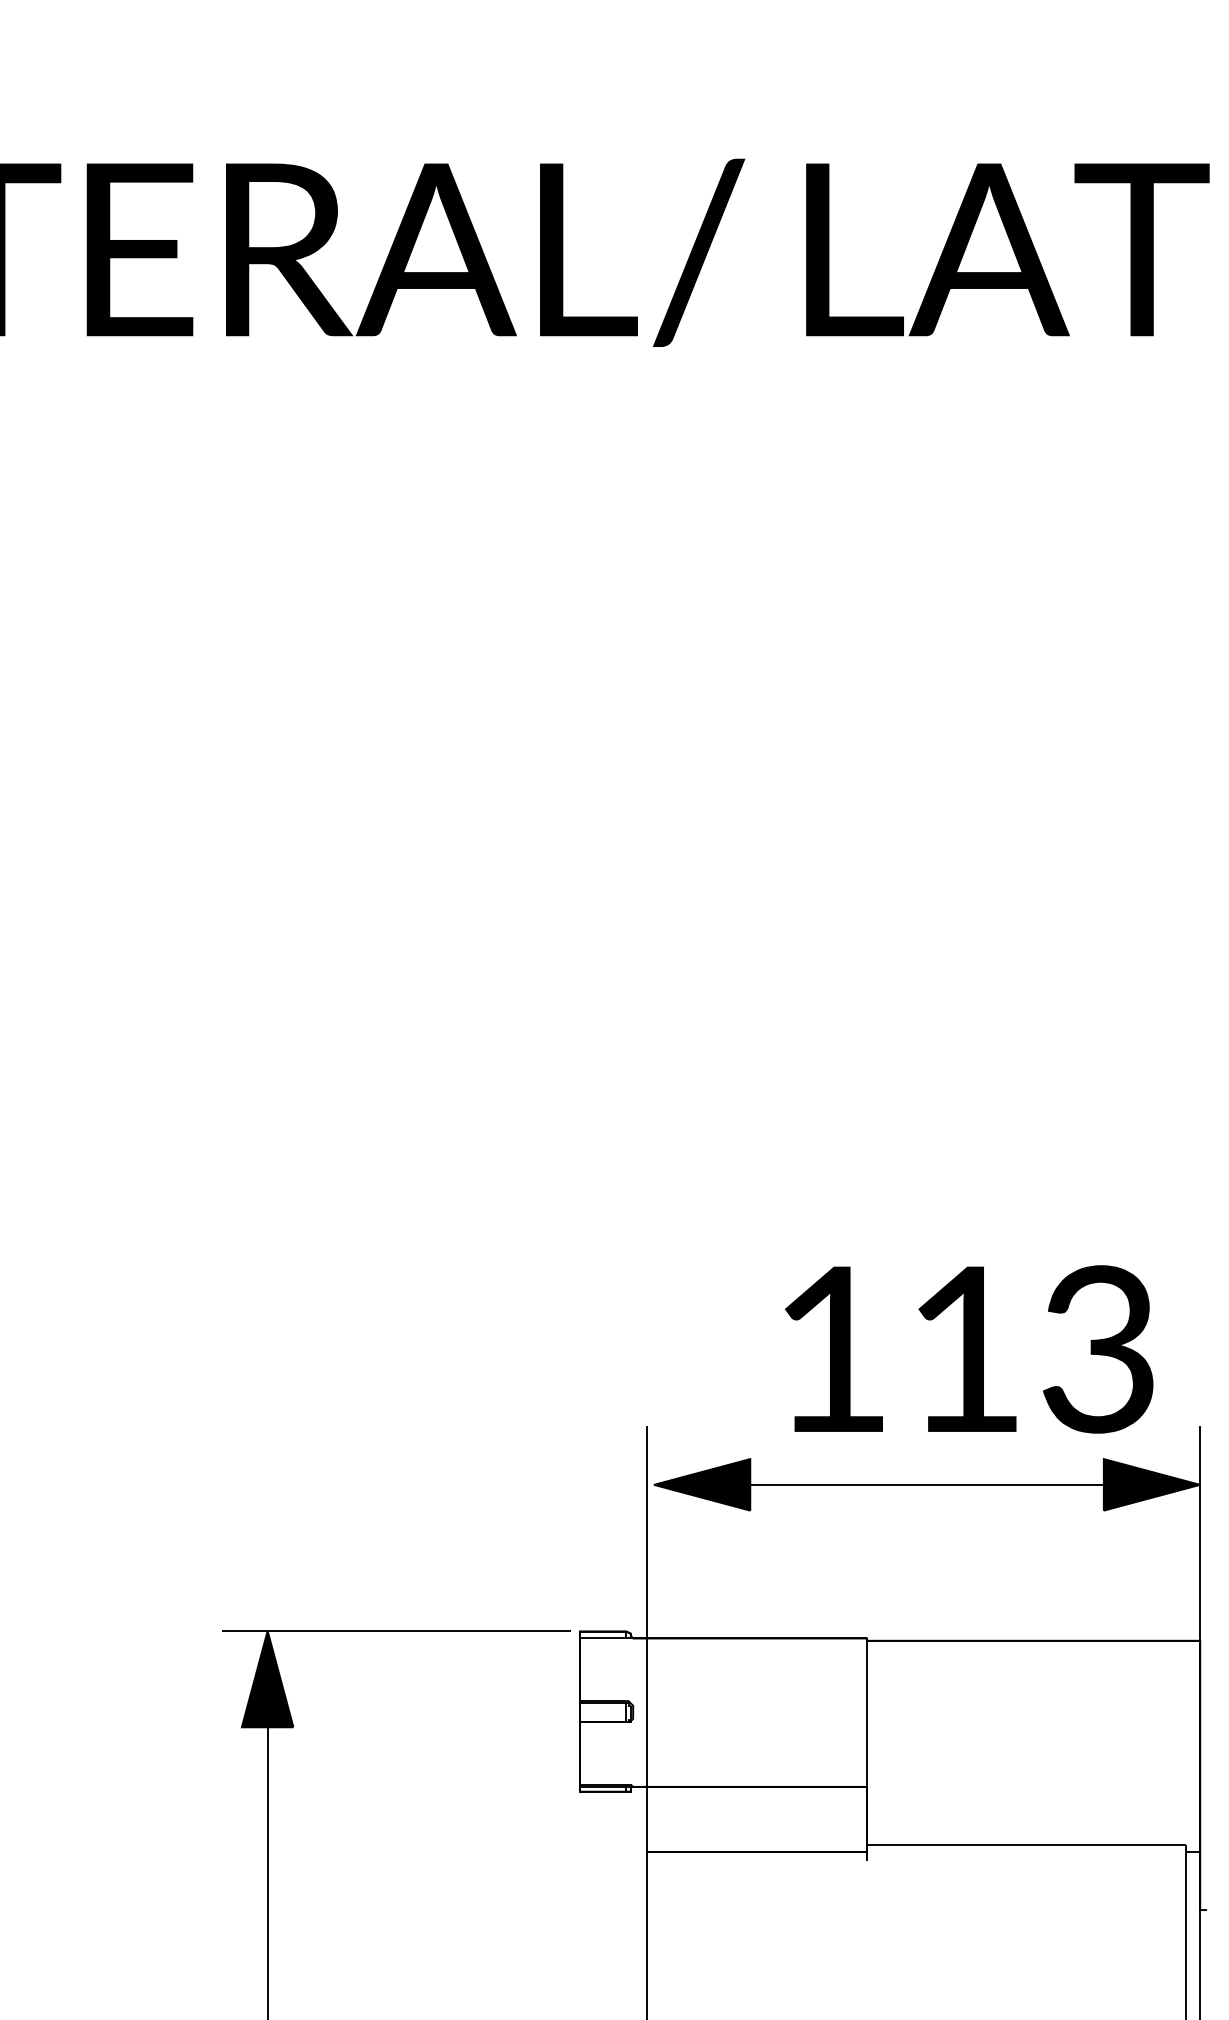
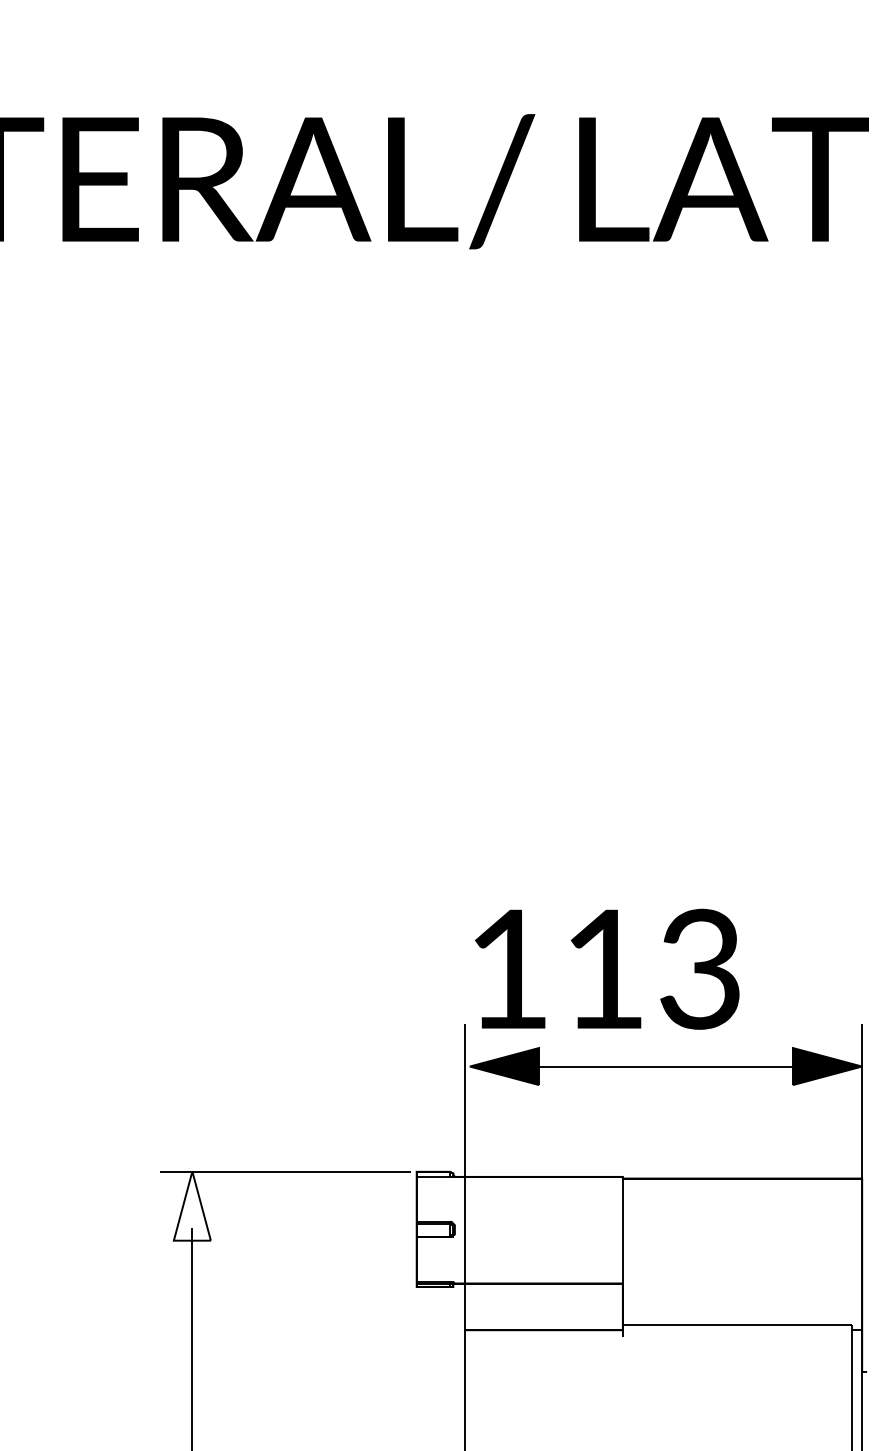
text: (969, 1348) -> (607, 968), moved
fill: (266, 1678) -> (191, 1205), removed

